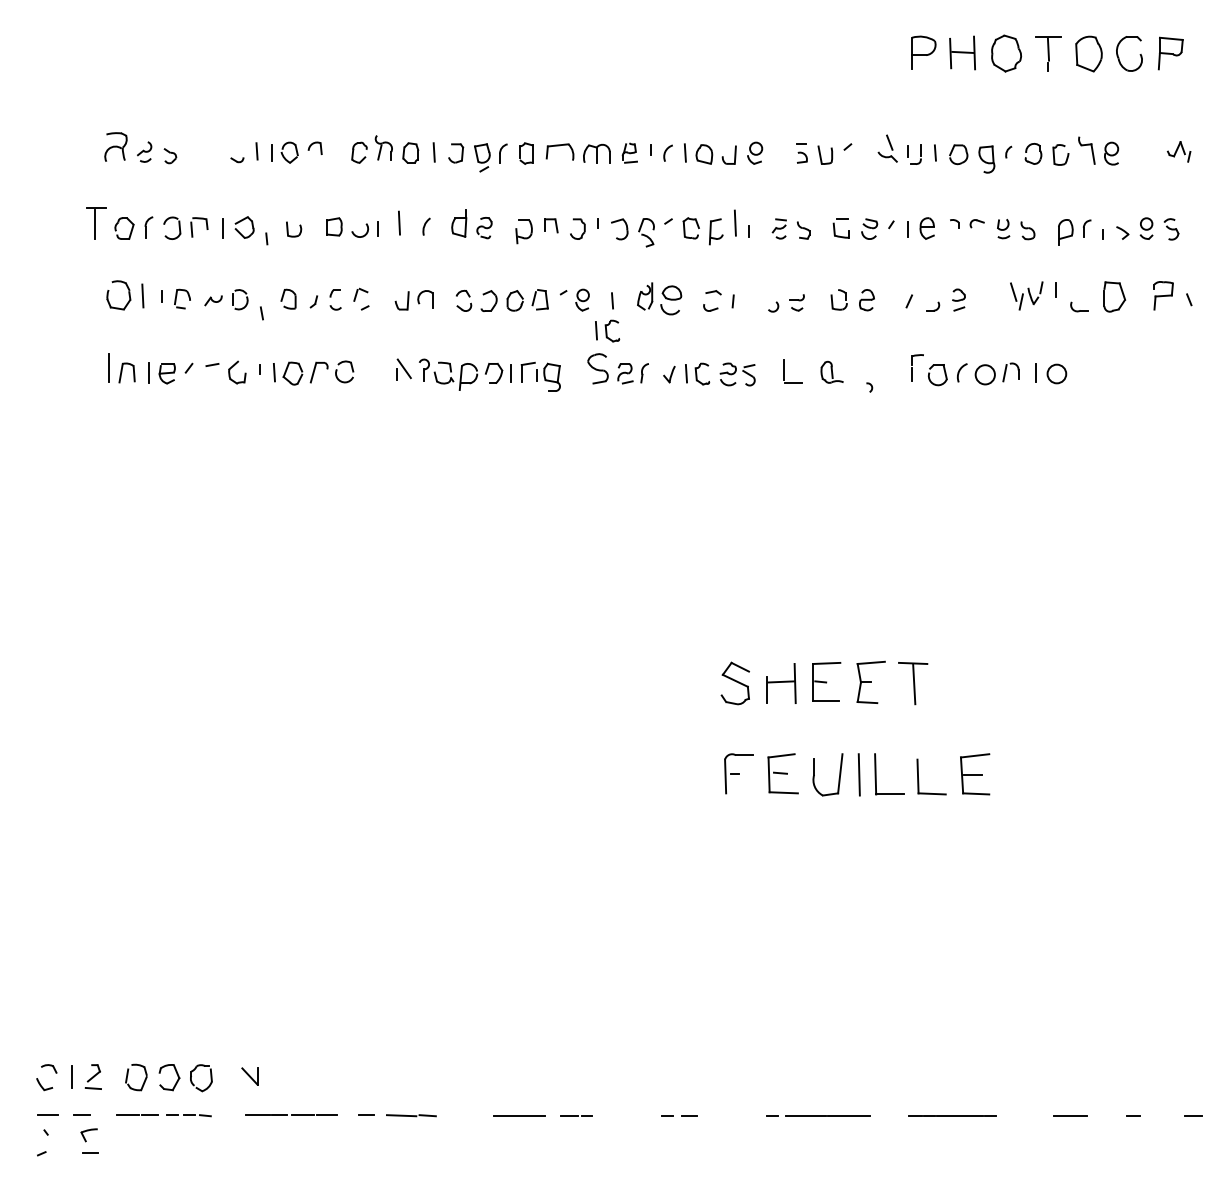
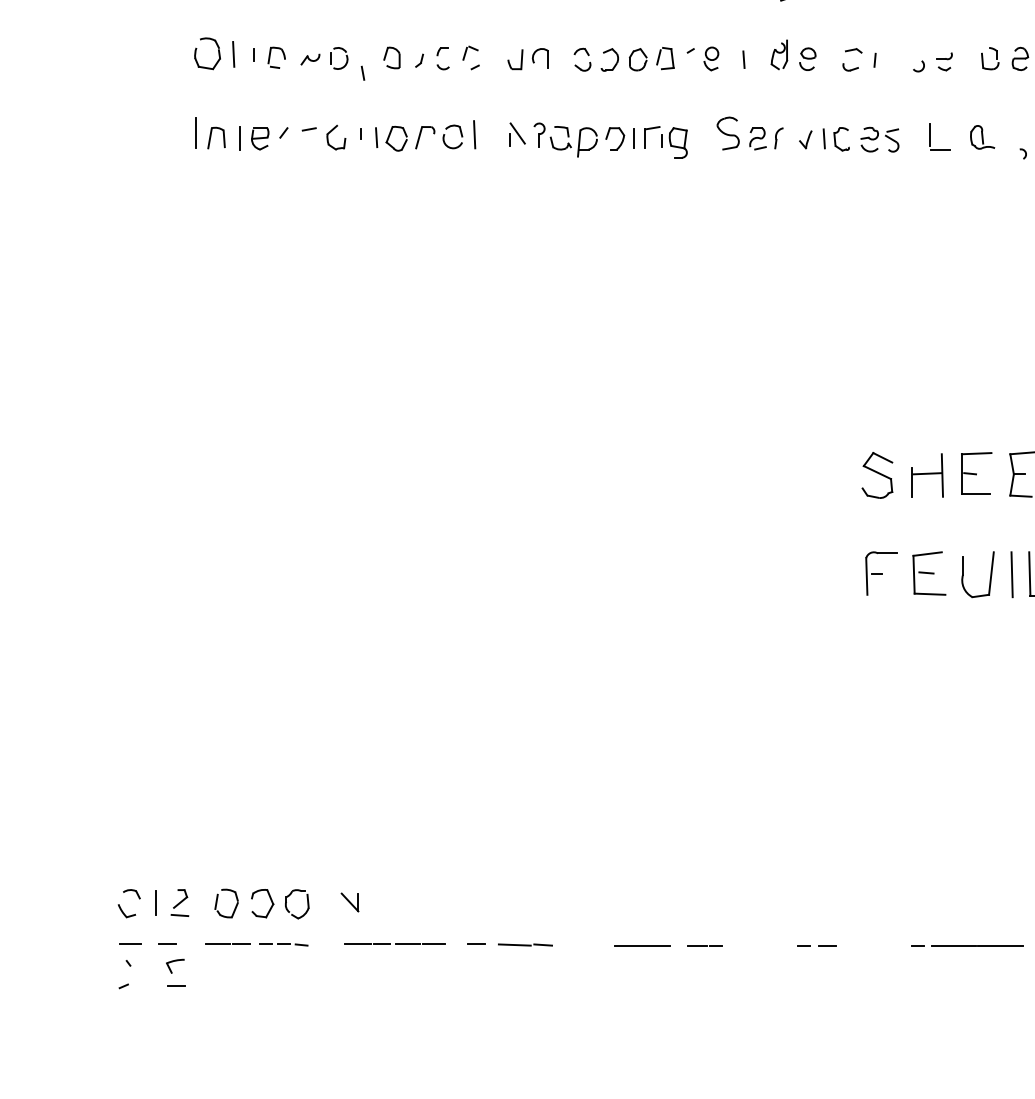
part: (671, 300) -> (808, 59), size x0.71
part: (607, 330) -> (738, 91), removed
line: (364, 369) -> (474, 134), added

